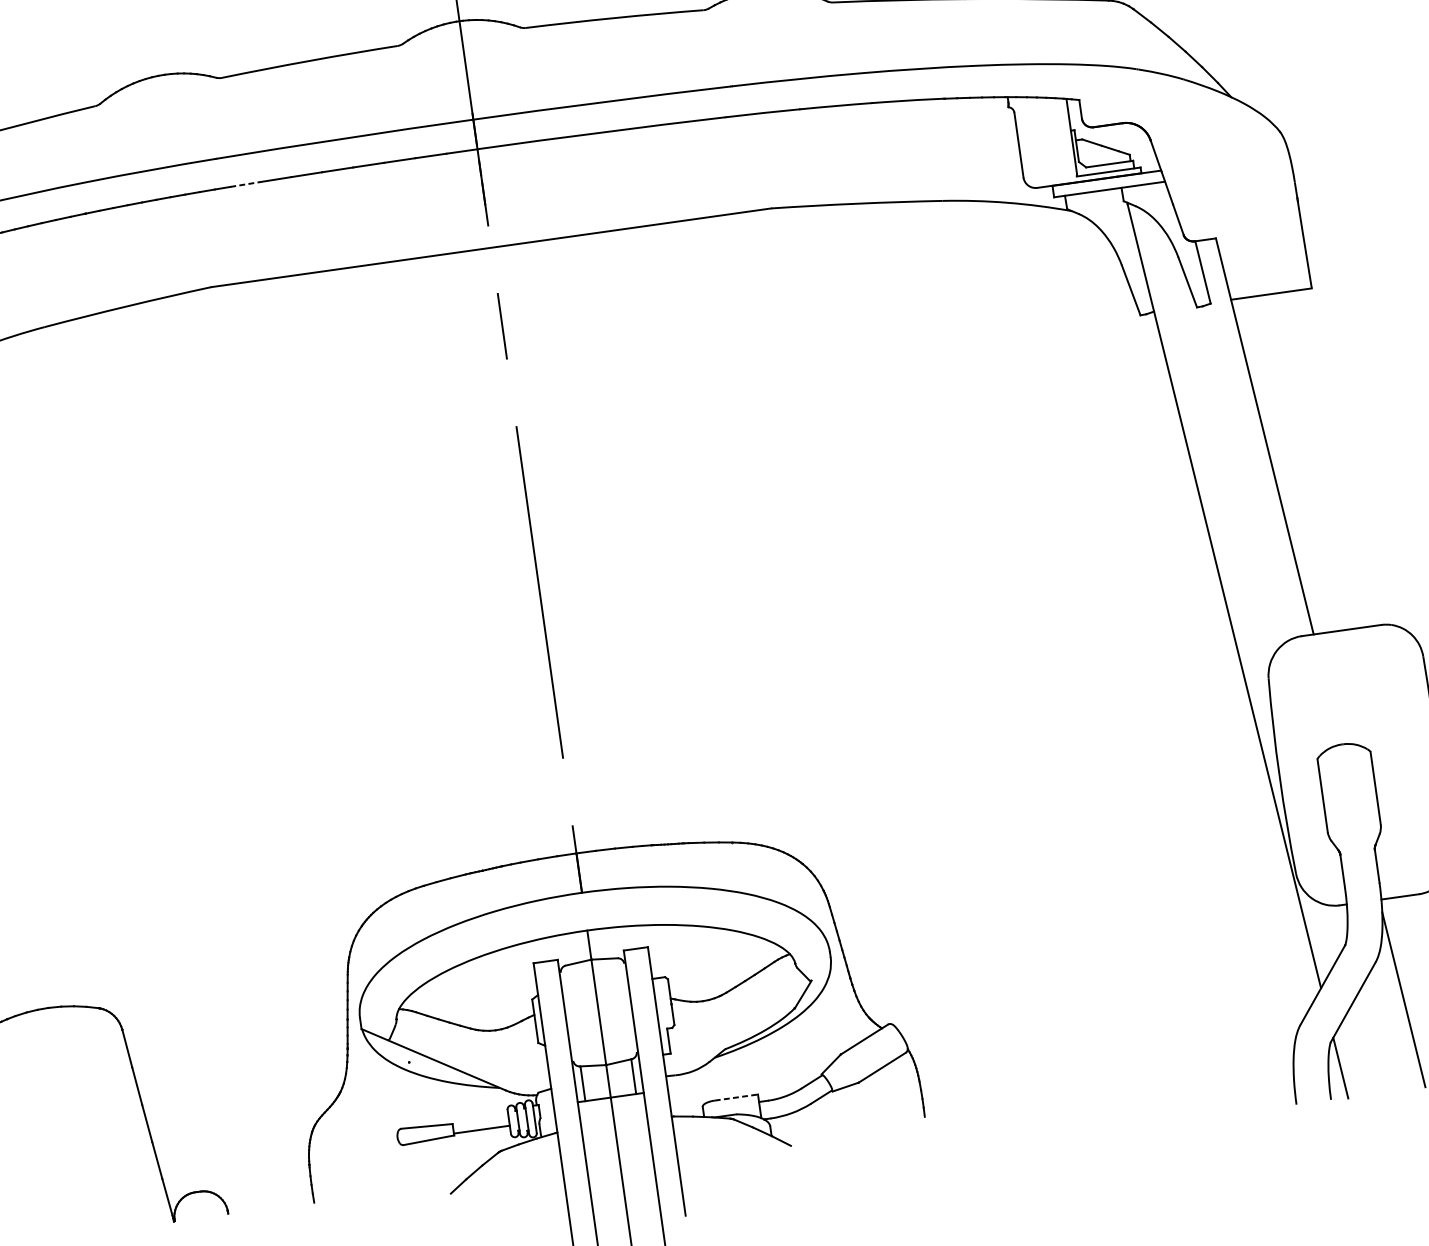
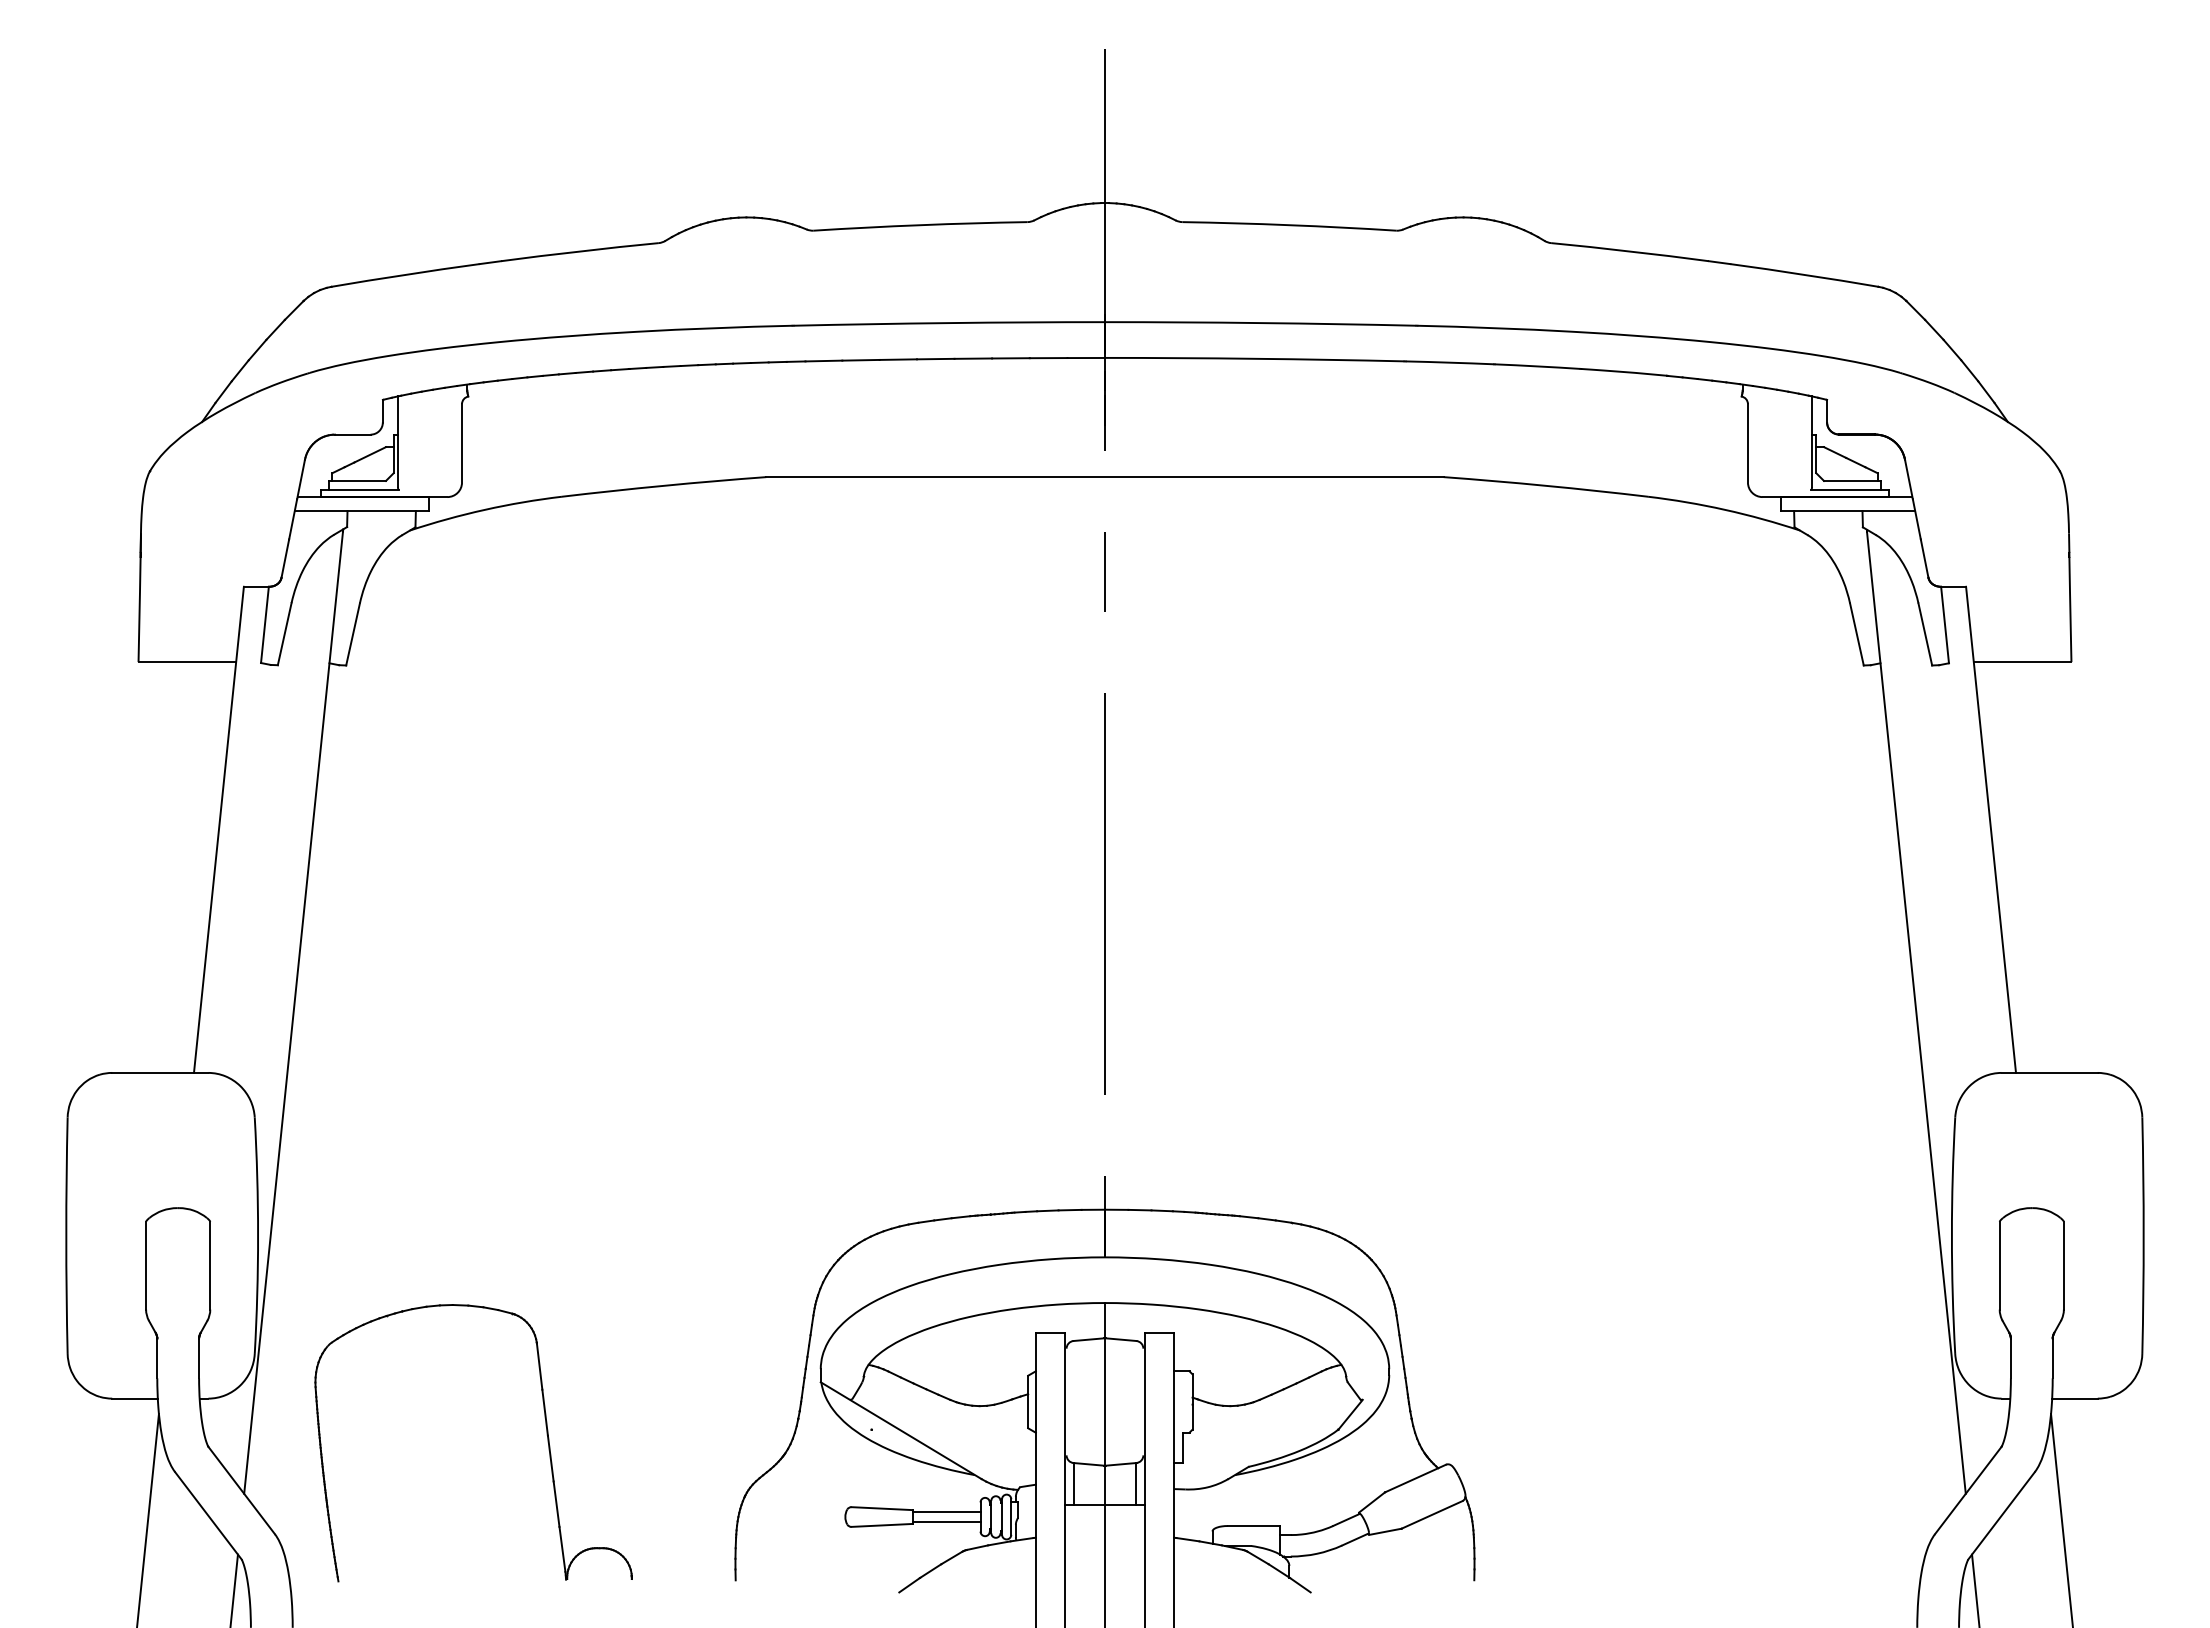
line: (246, 184) -> (824, 361), dashed -> solid
line: (736, 1097) -> (1254, 1526), dashed -> solid
line: (480, 1122) -> (946, 1512), added

